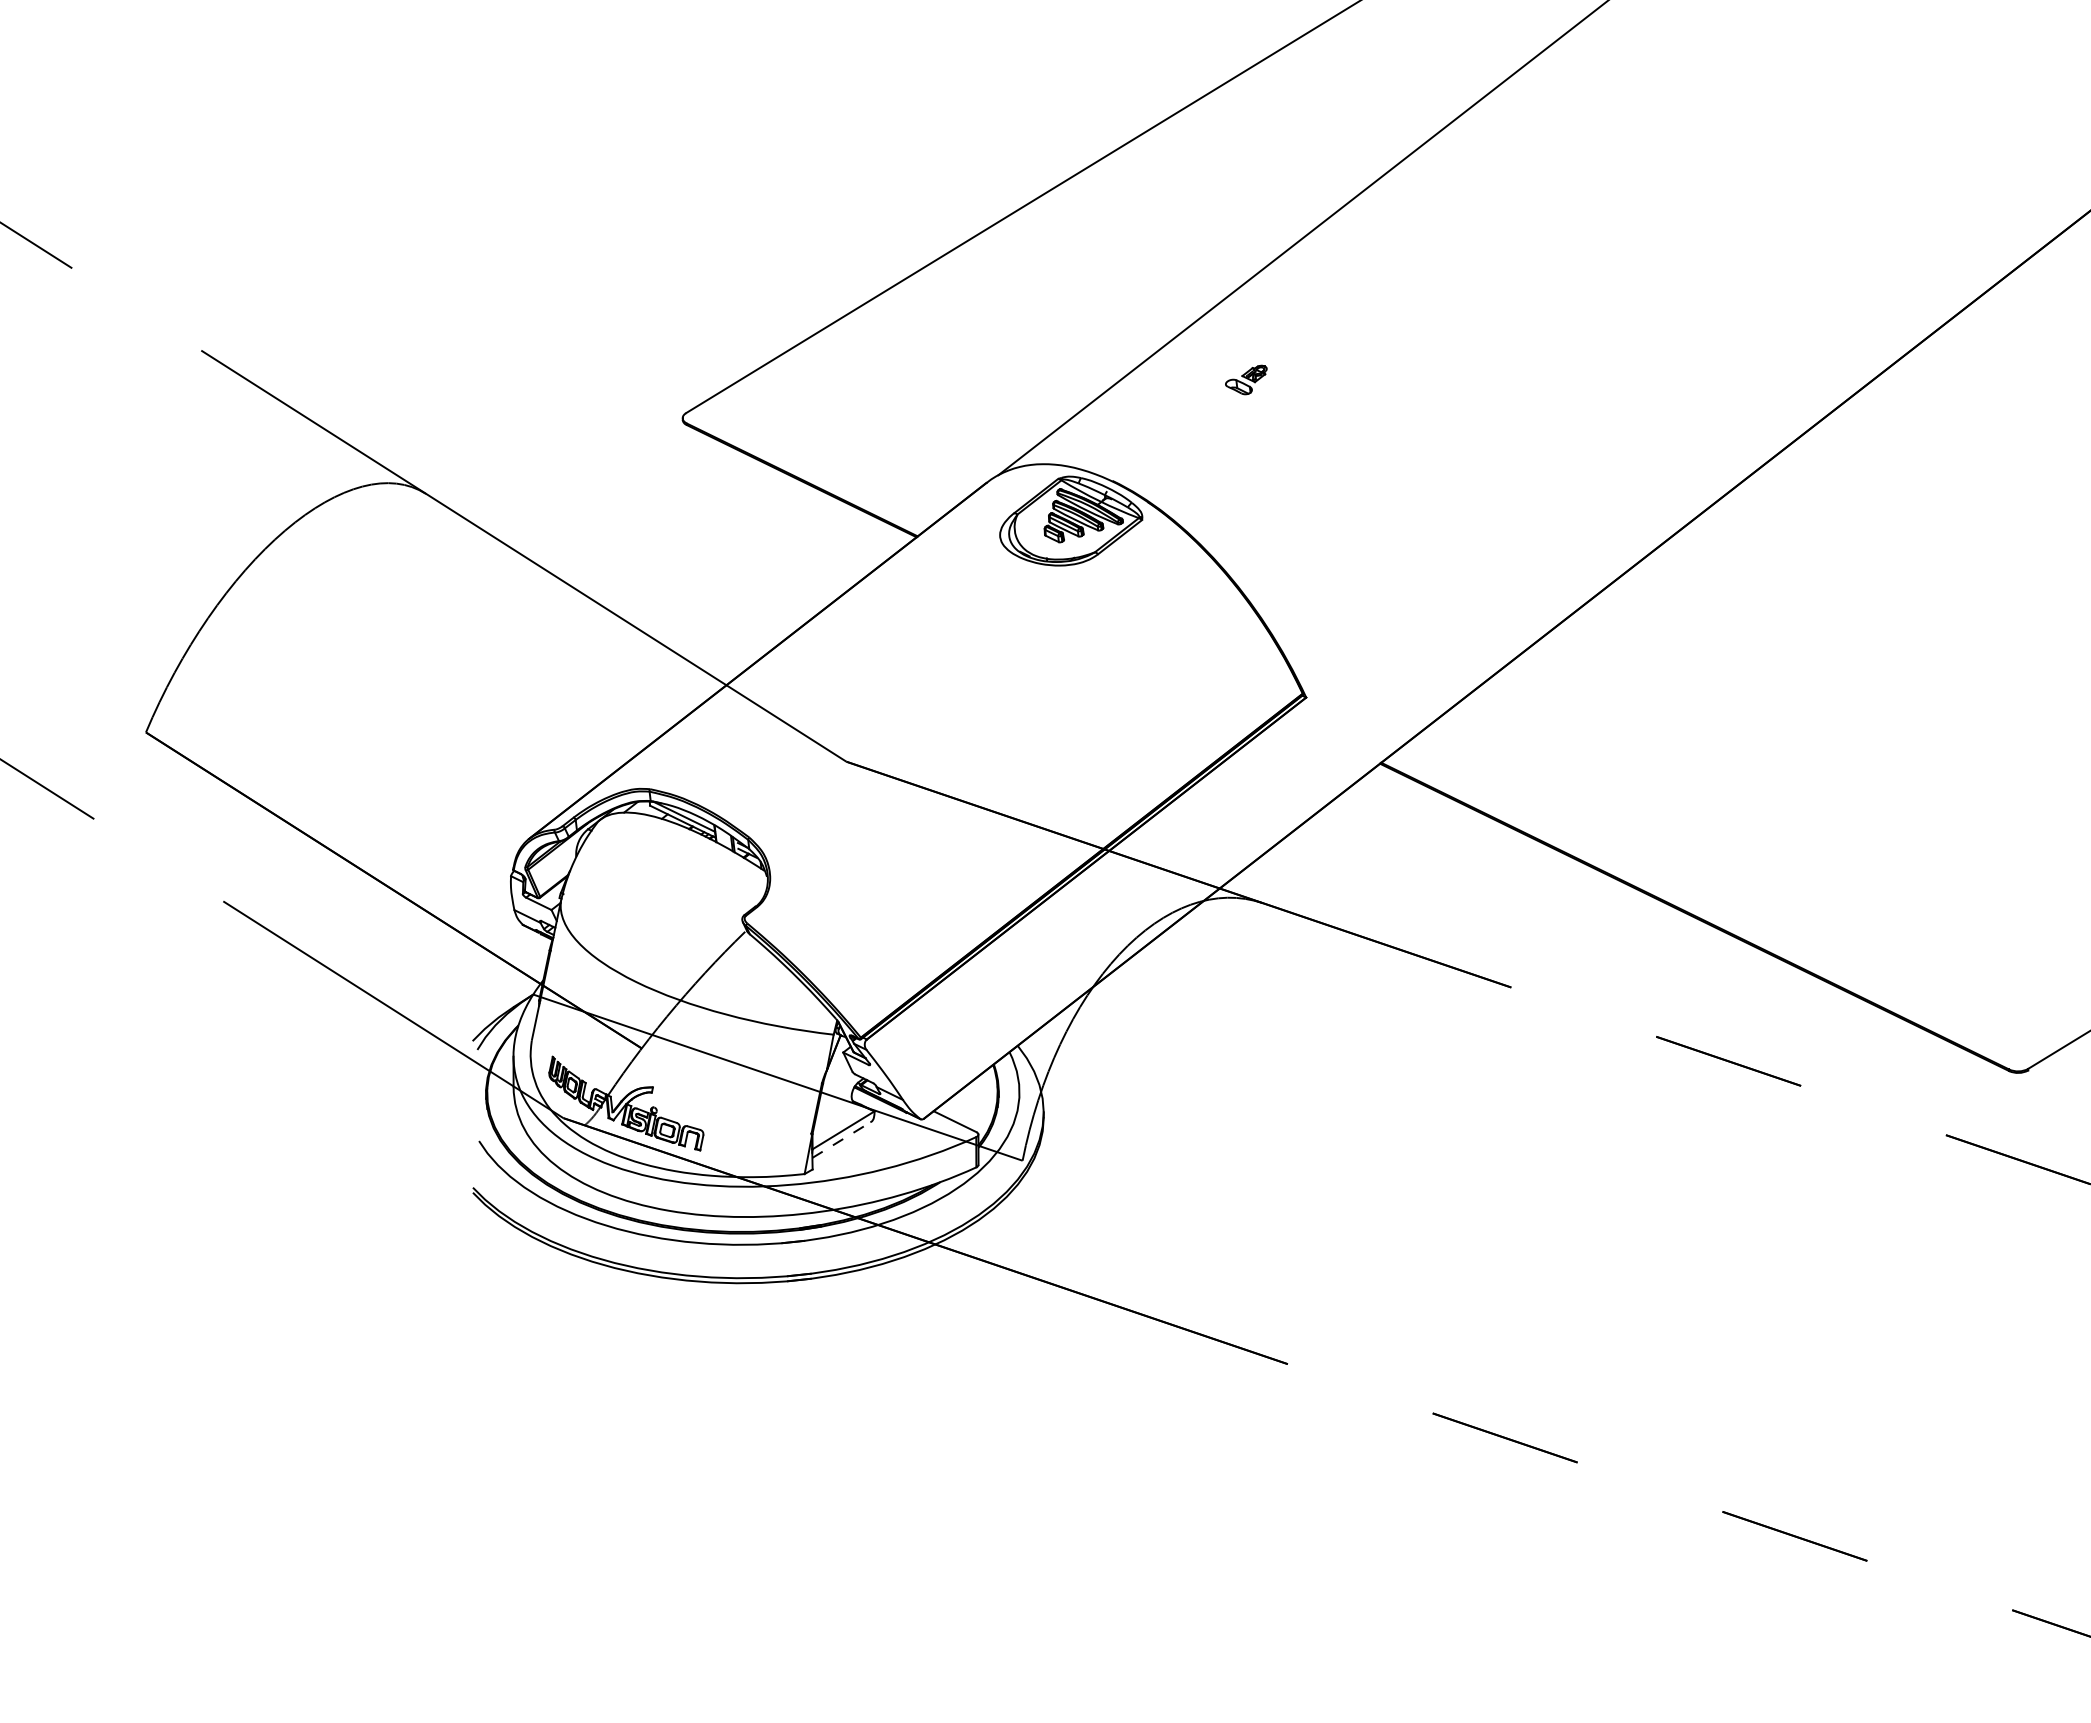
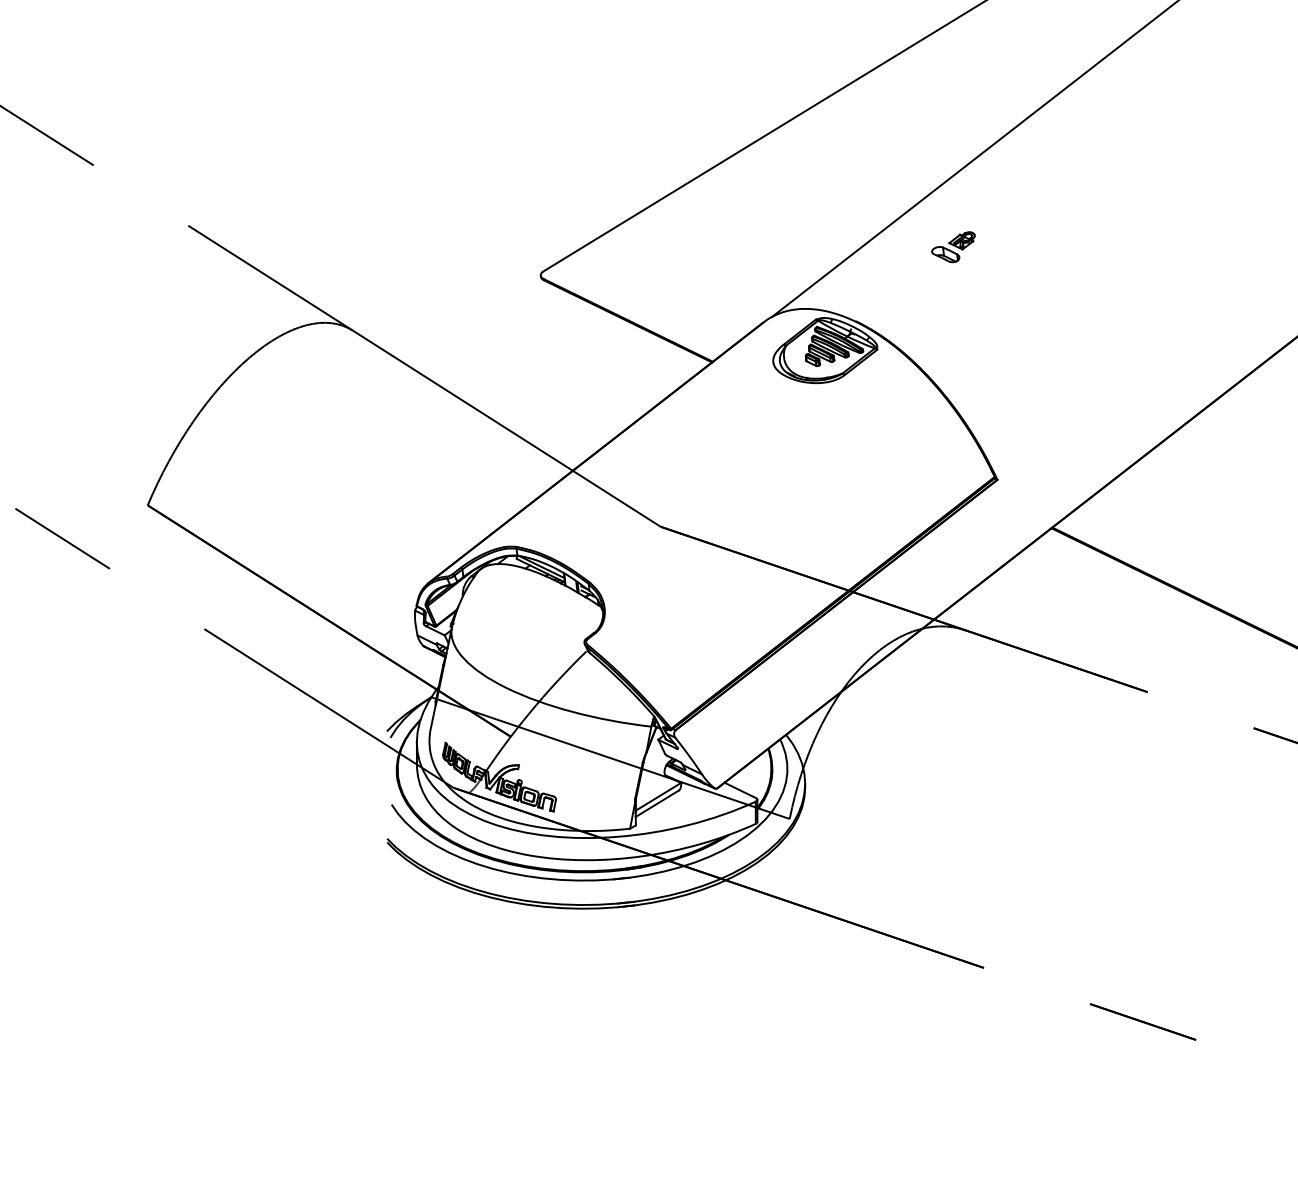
part: (1246, 379) -> (953, 246), size x1.43
line: (841, 1139) -> (657, 803), dashed -> solid

